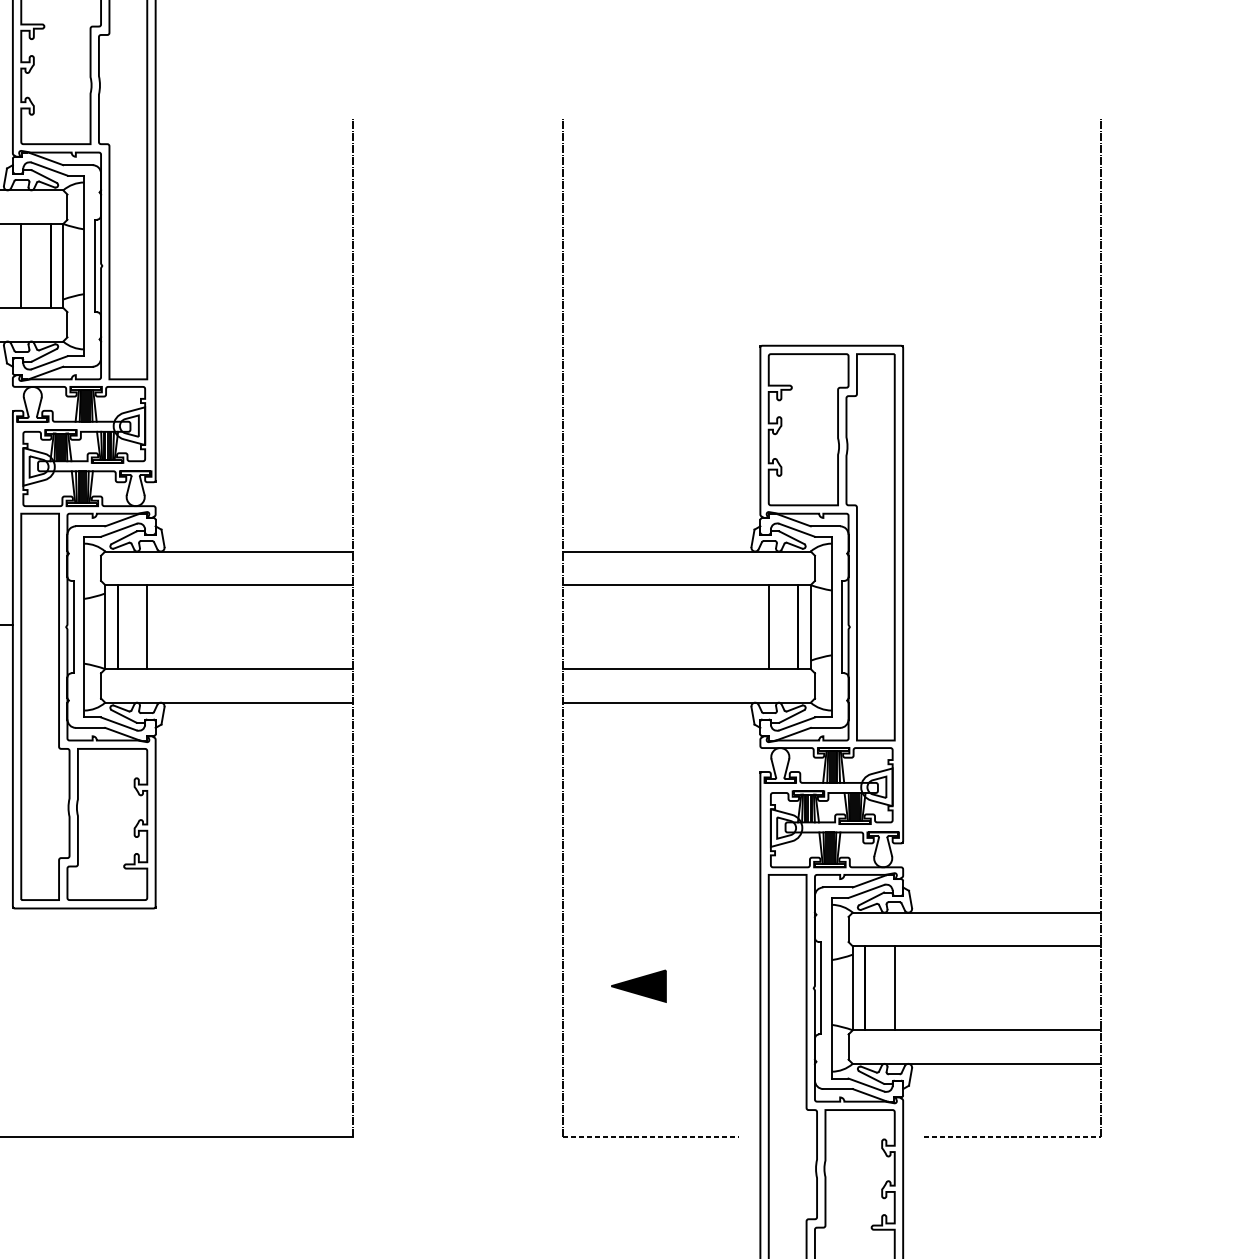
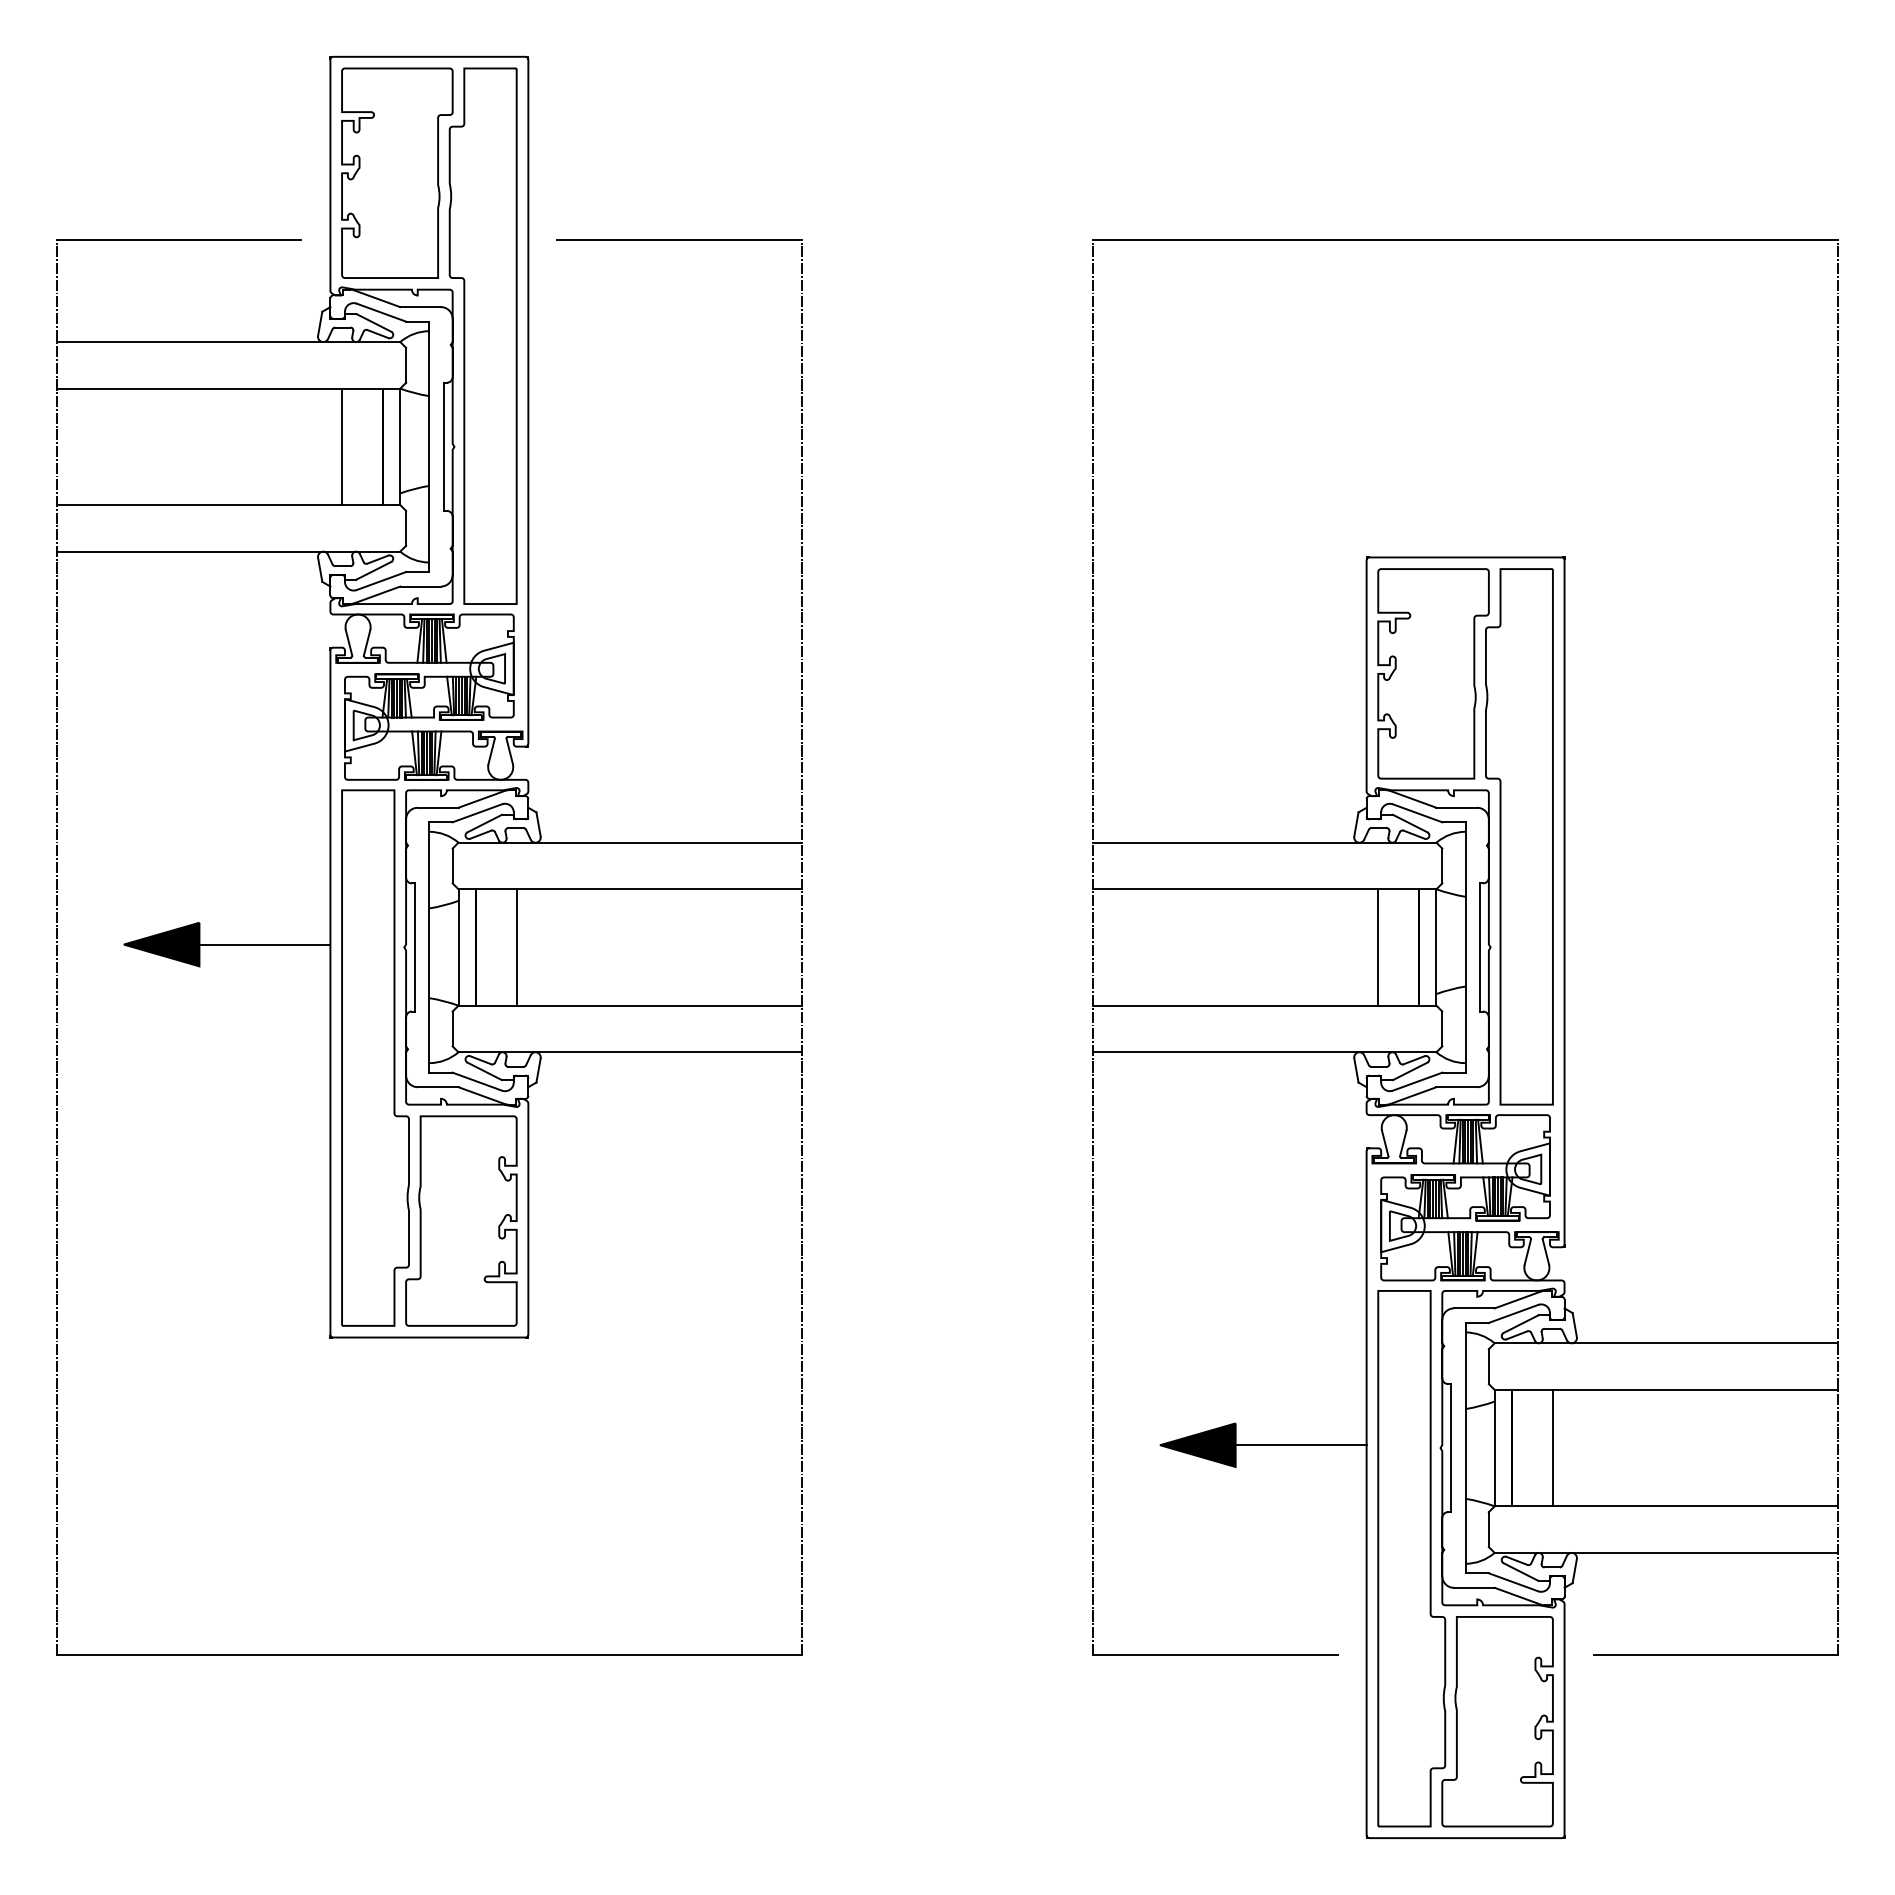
line: (264, 117) -> (679, 240), added
line: (831, 117) -> (1465, 240), added
line: (712, 986) -> (1300, 1445), added
line: (651, 1137) -> (1215, 1654), dashed -> solid
line: (1012, 1137) -> (1716, 1654), dashed -> solid

